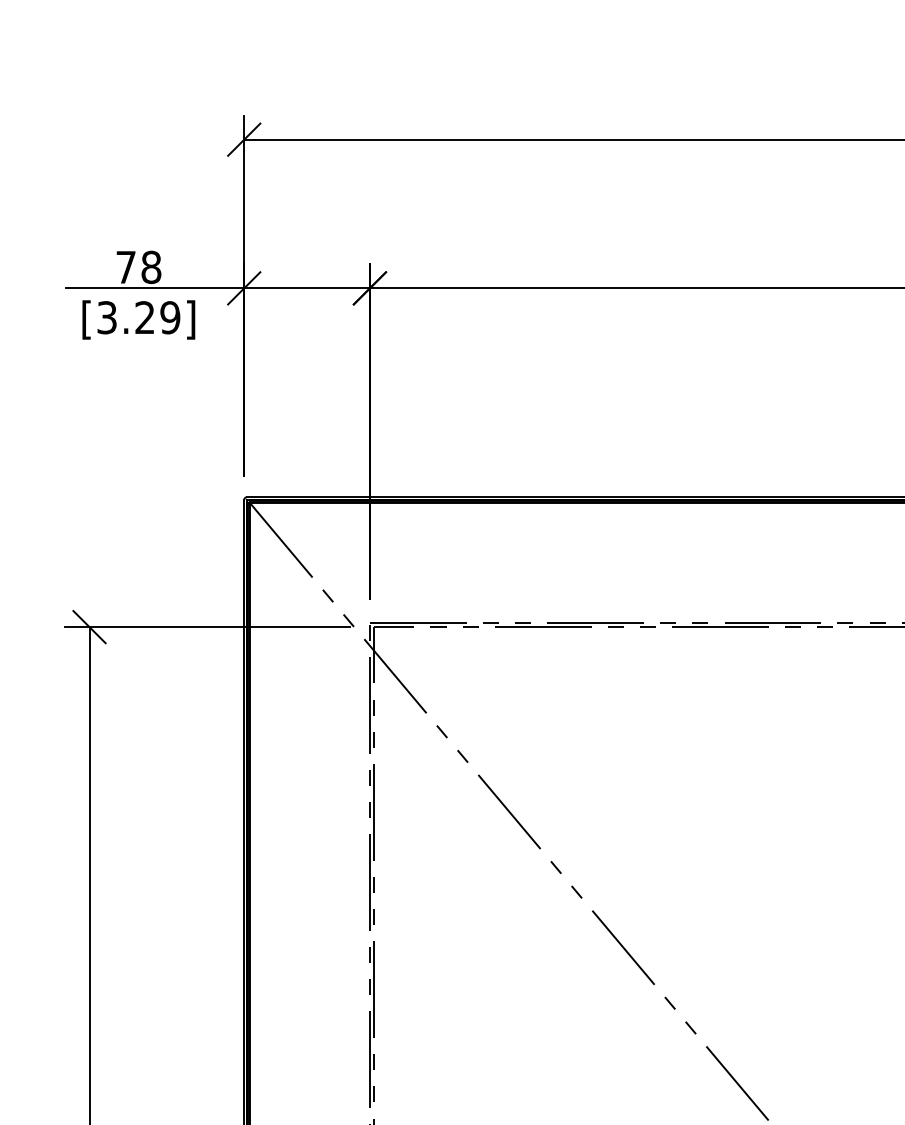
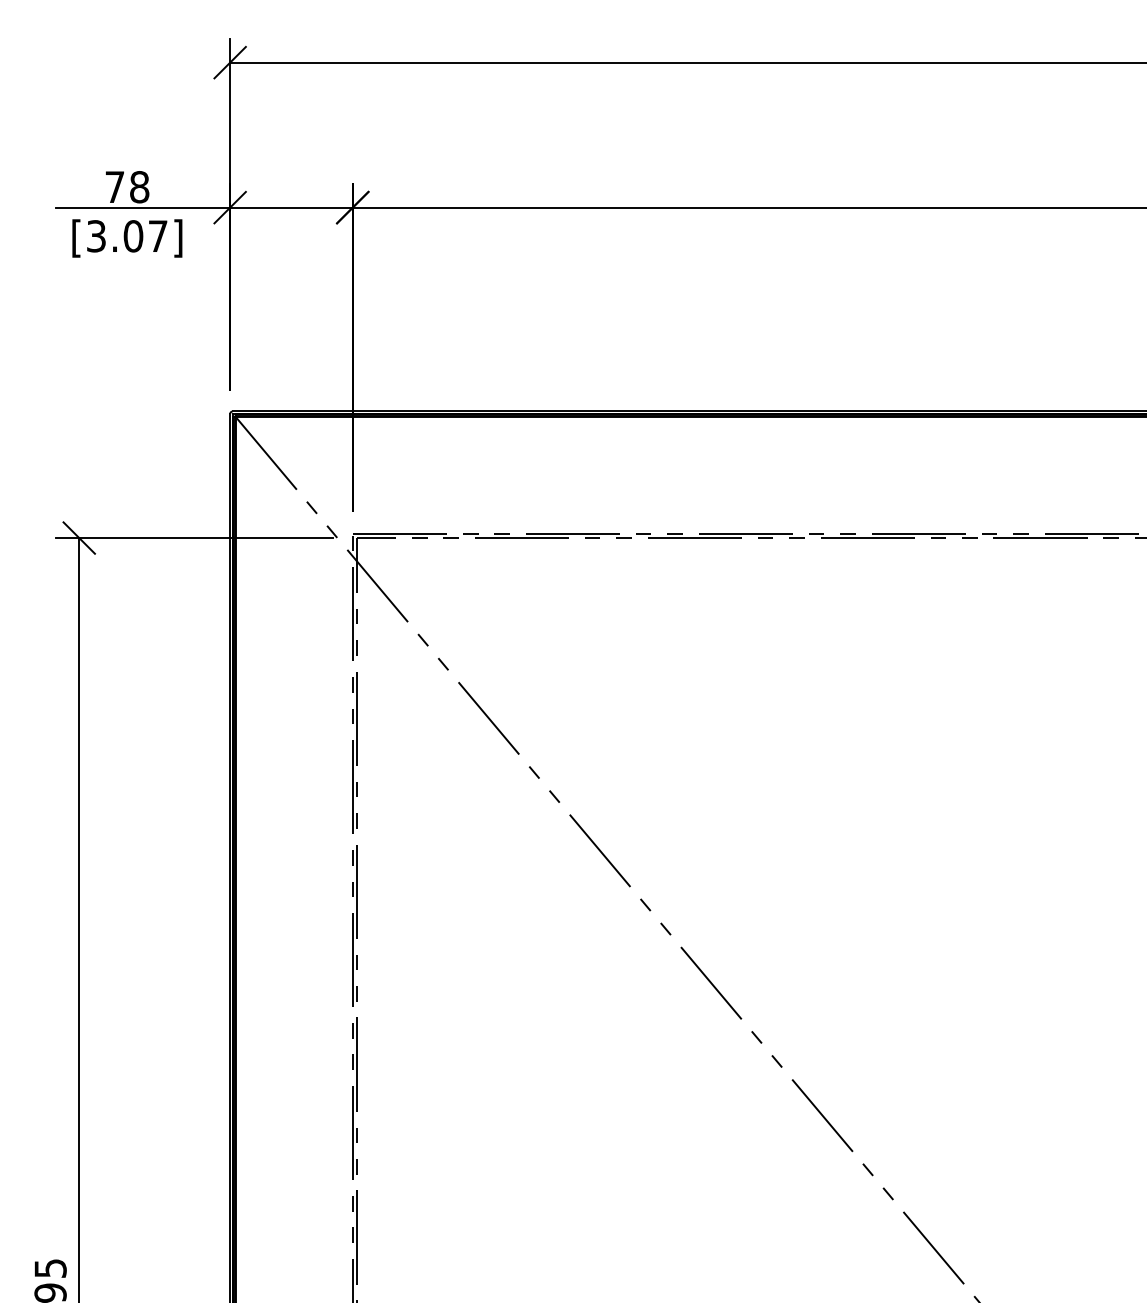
text: (157, 317) -> (145, 236), [3.29] -> [3.07]

